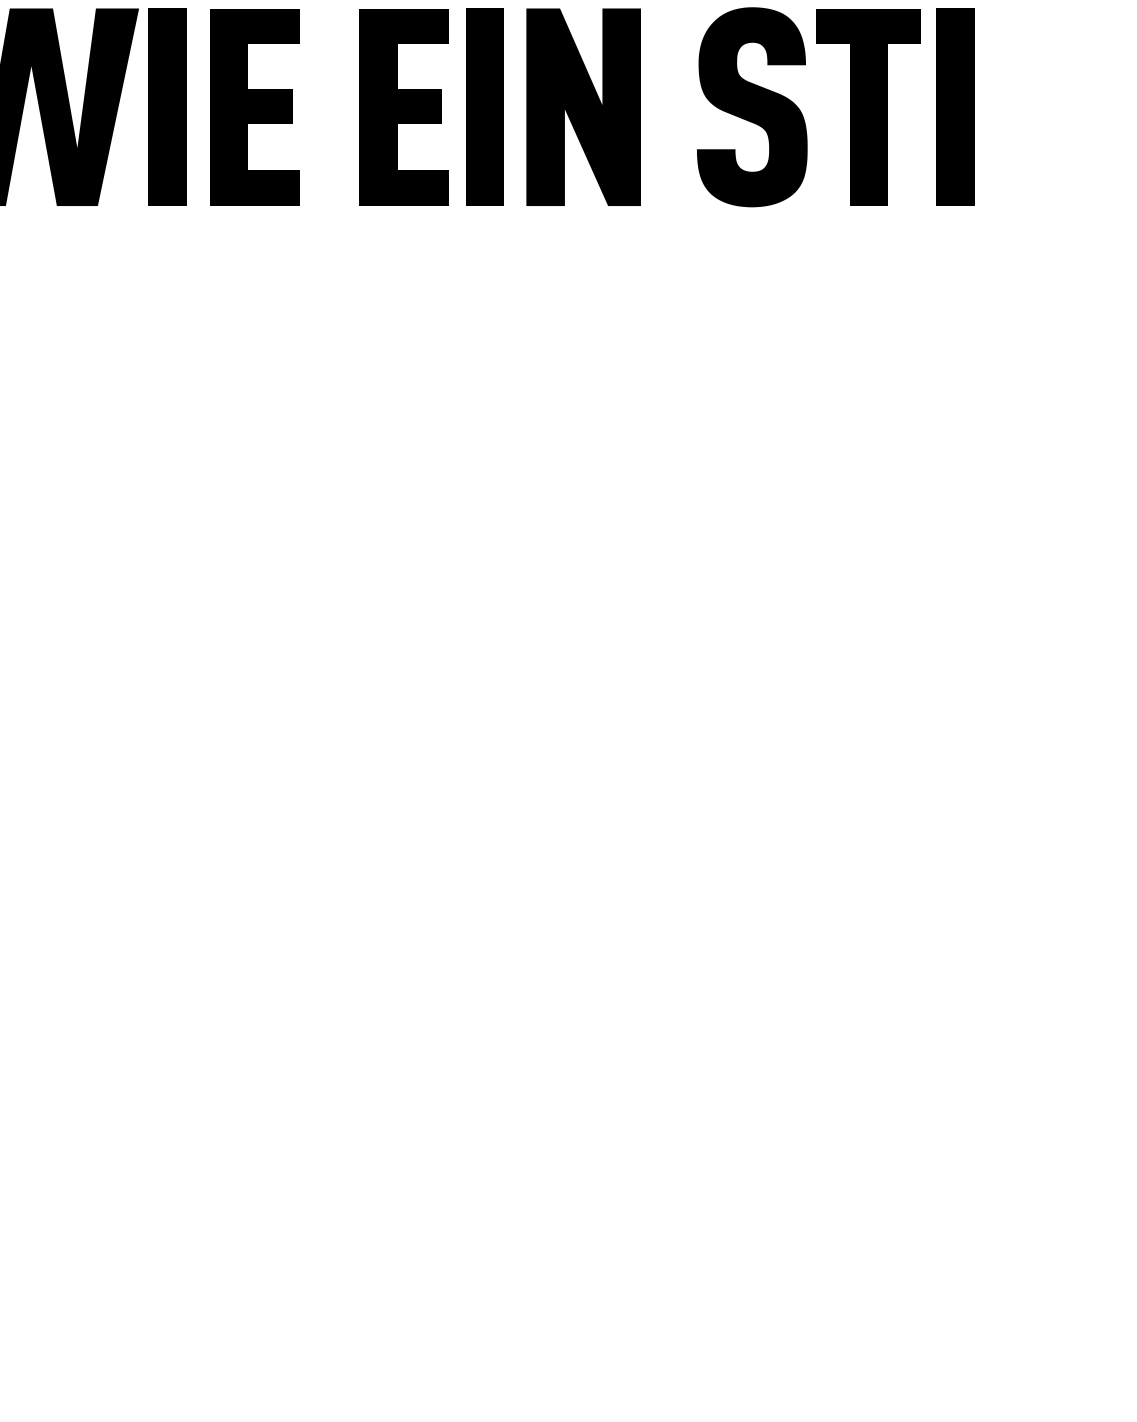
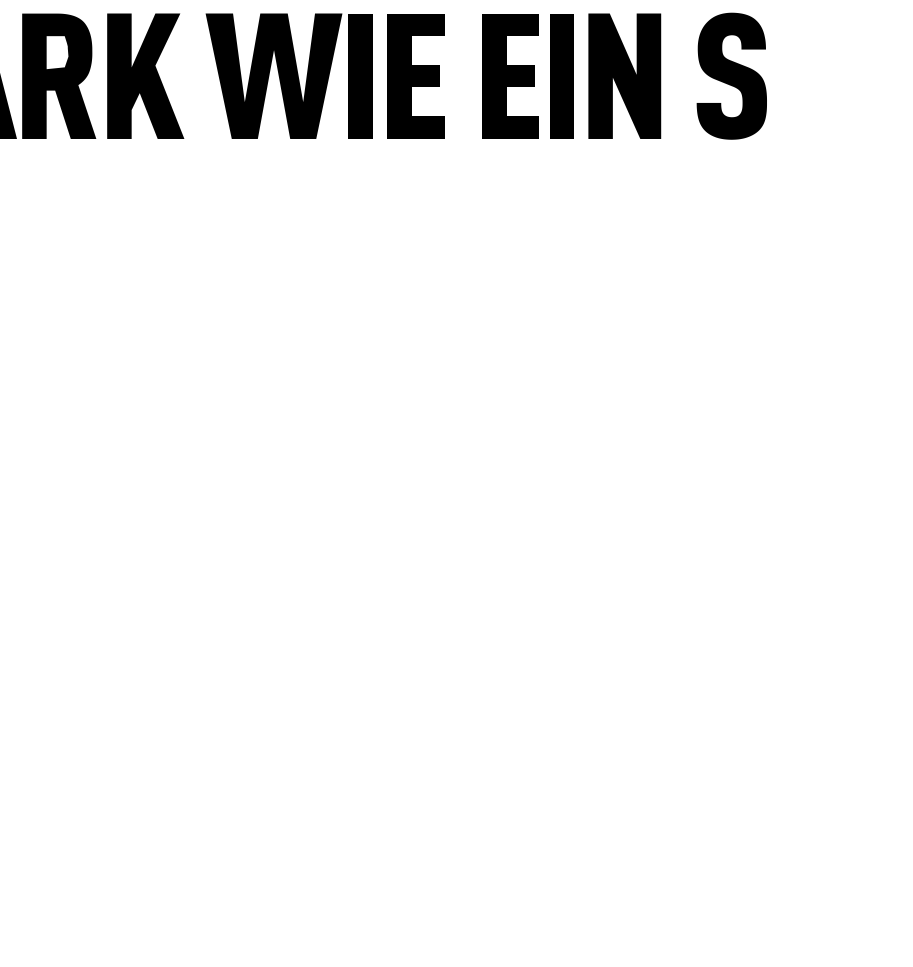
fill: (868, 106) -> (805, 75), removed
fill: (954, 106) -> (860, 75), removed

